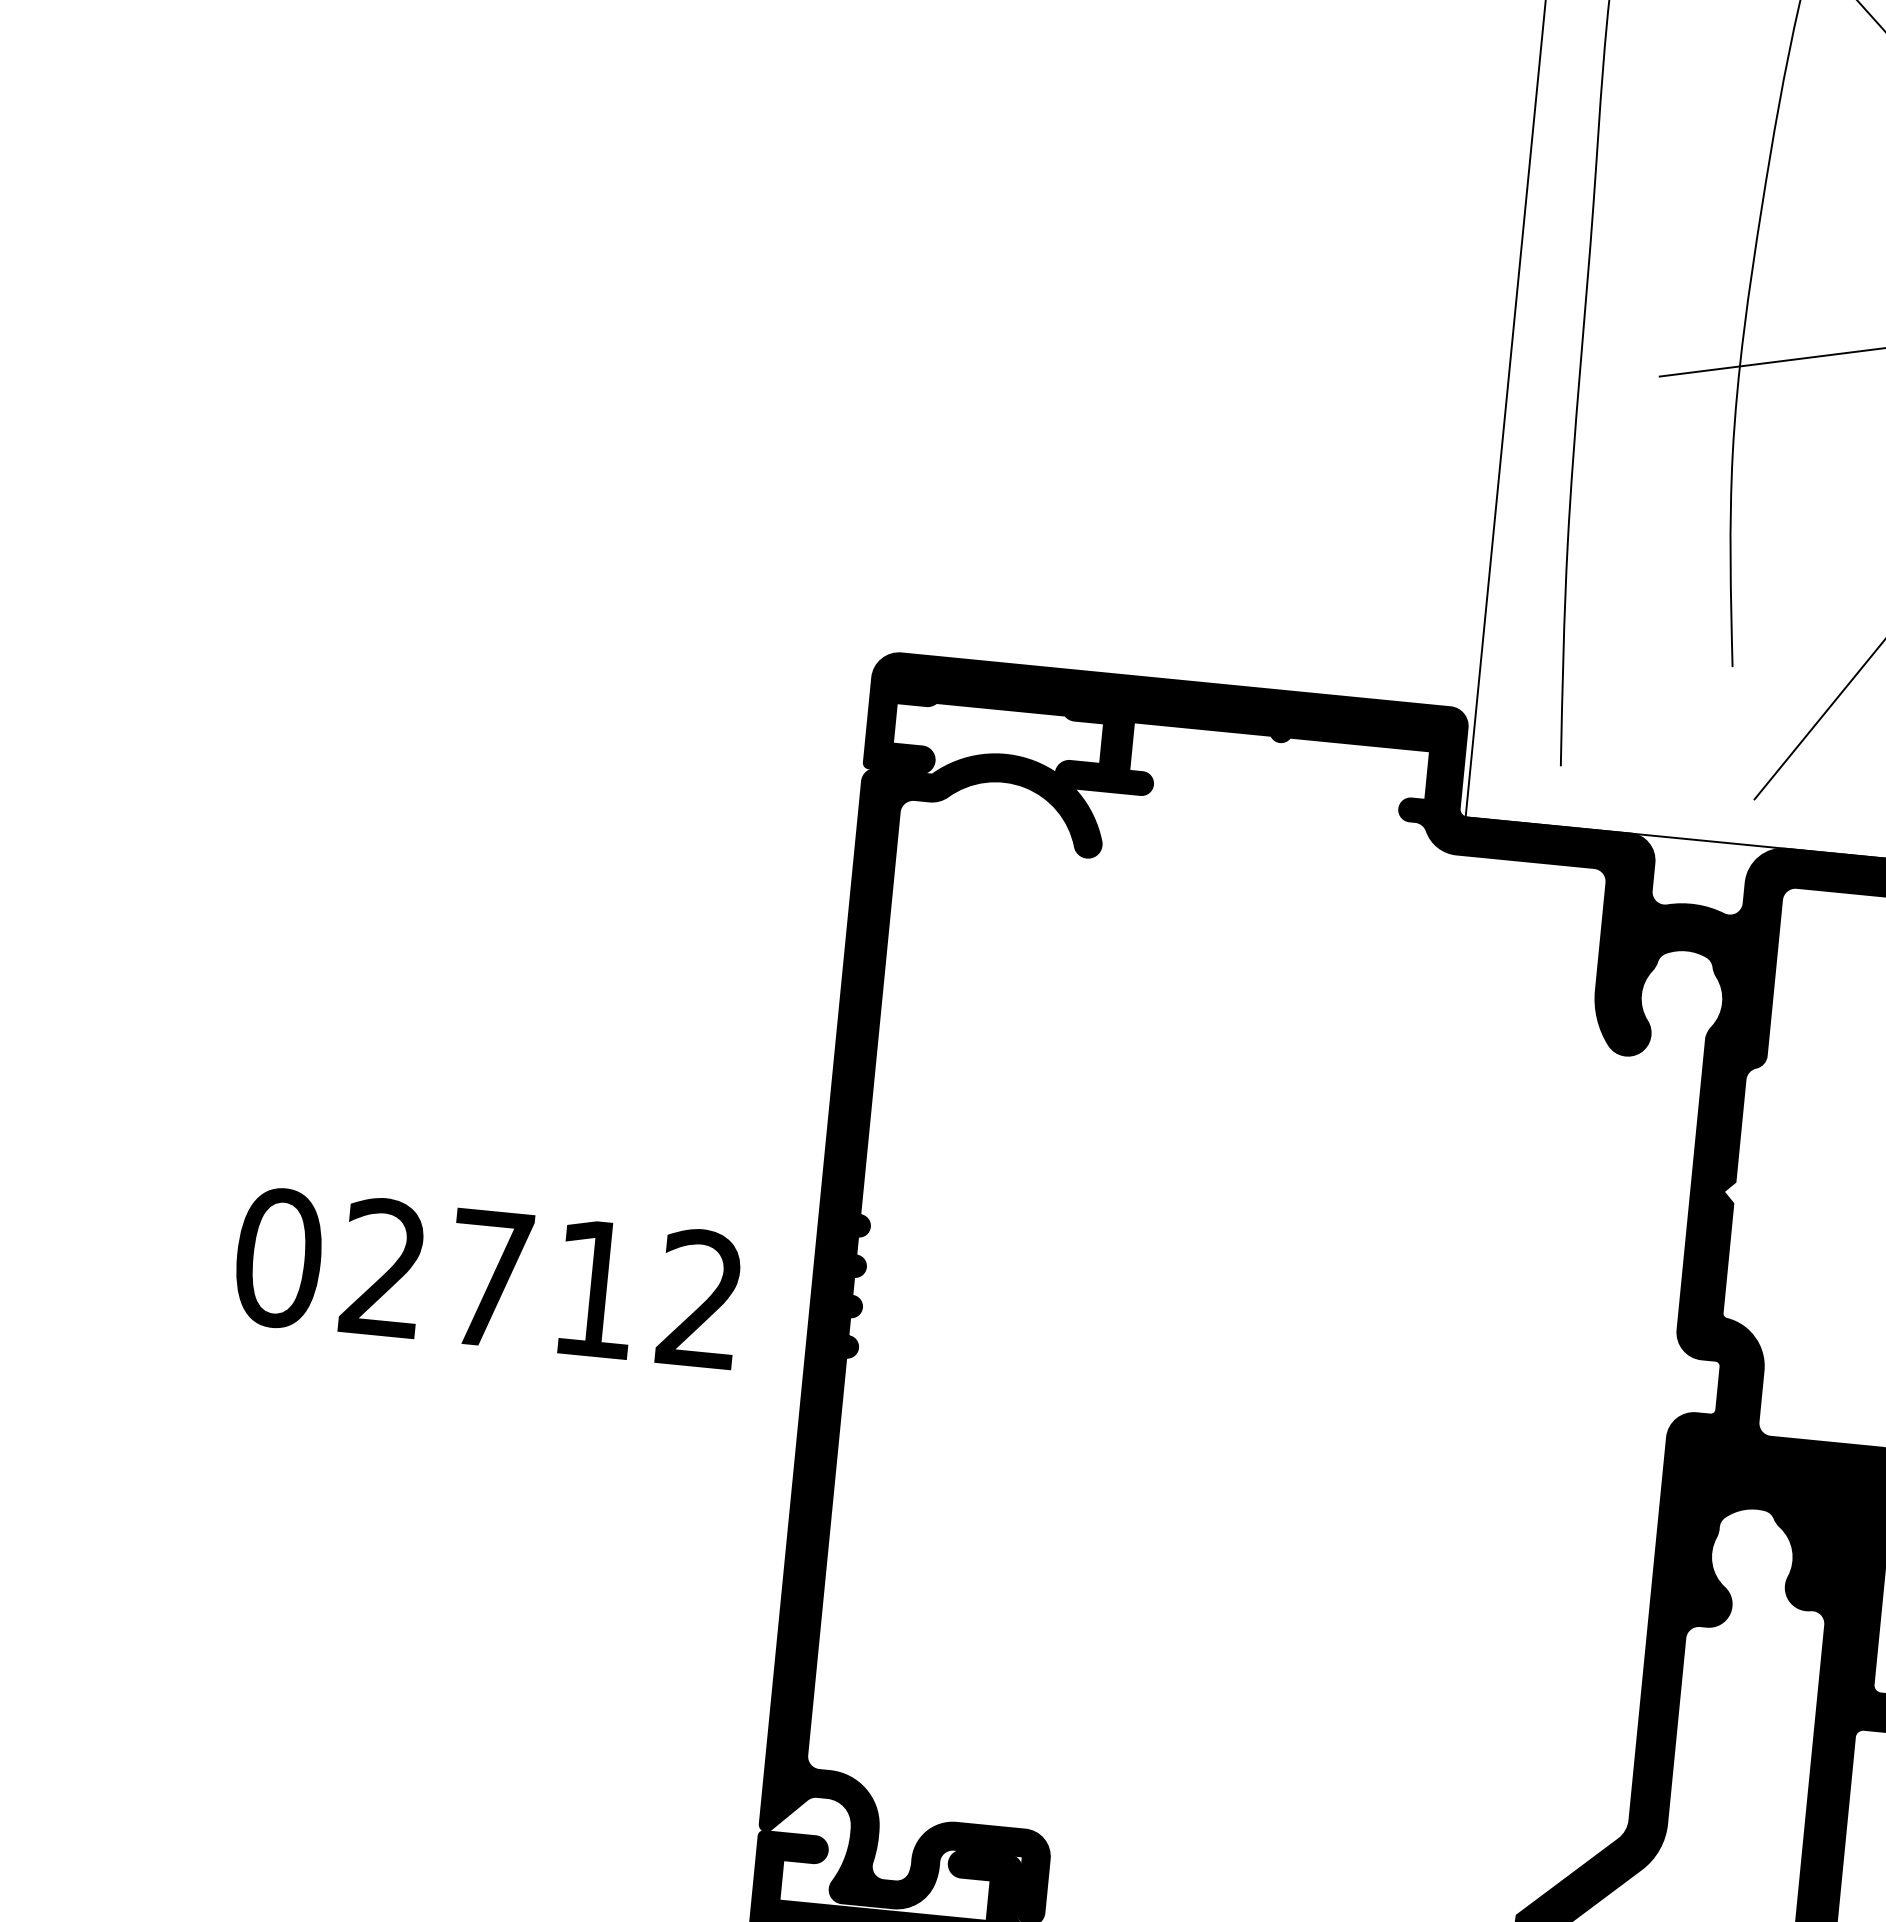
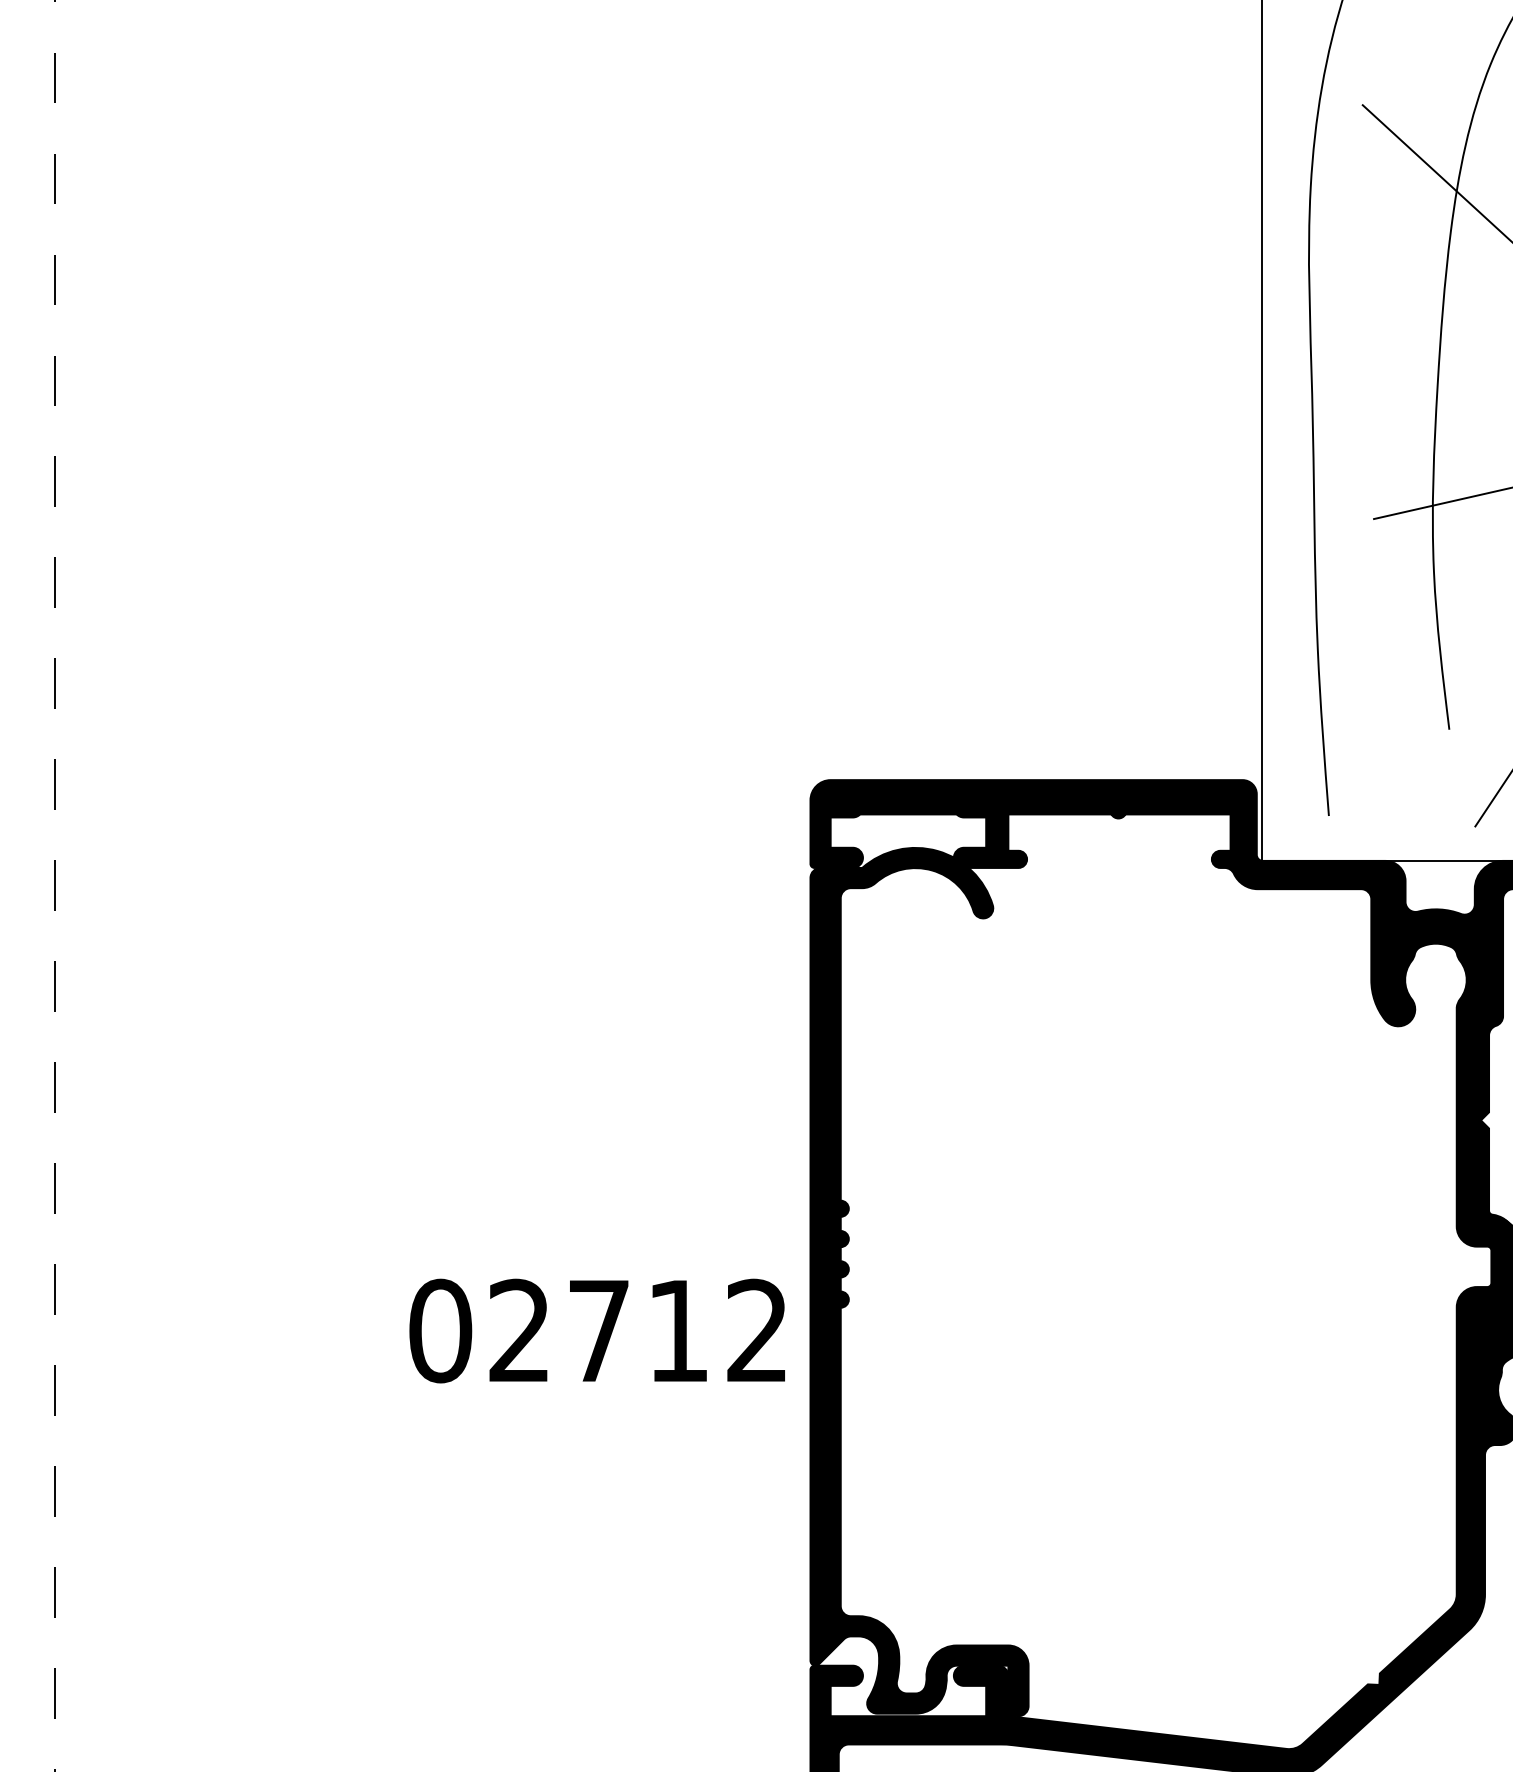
text: (486, 1277) -> (596, 1330), moved

